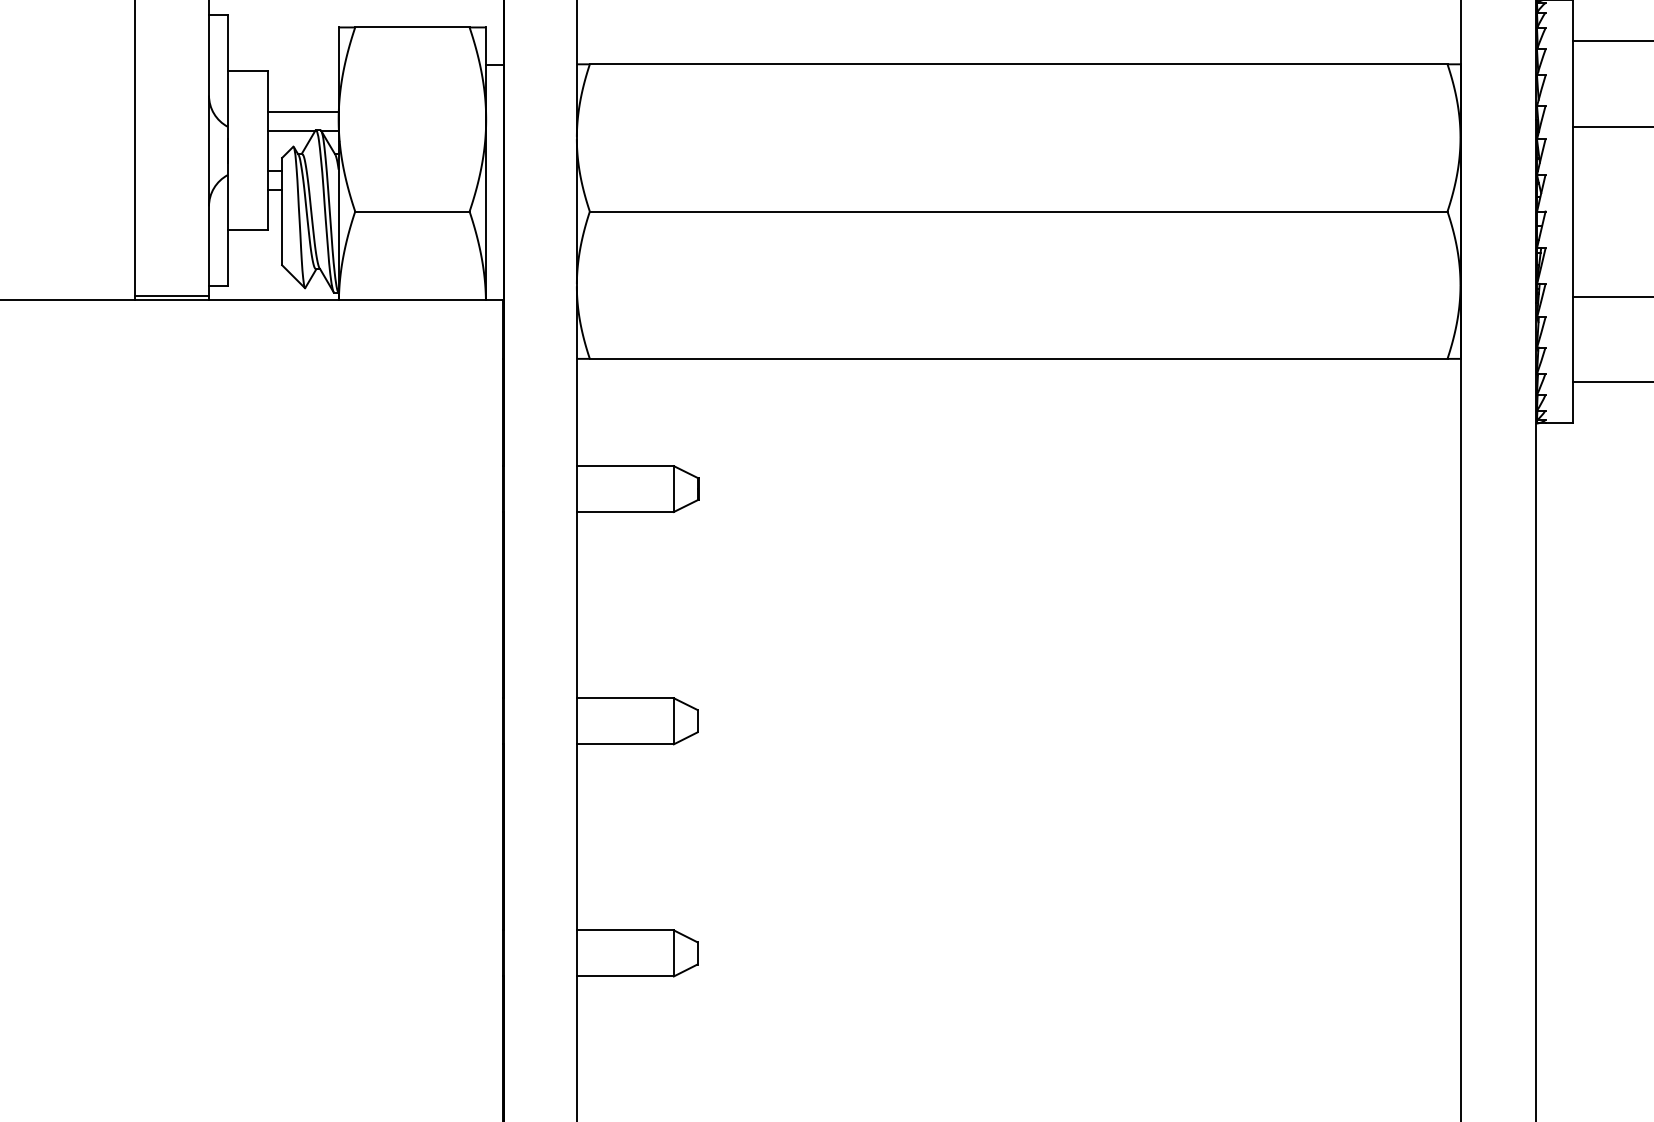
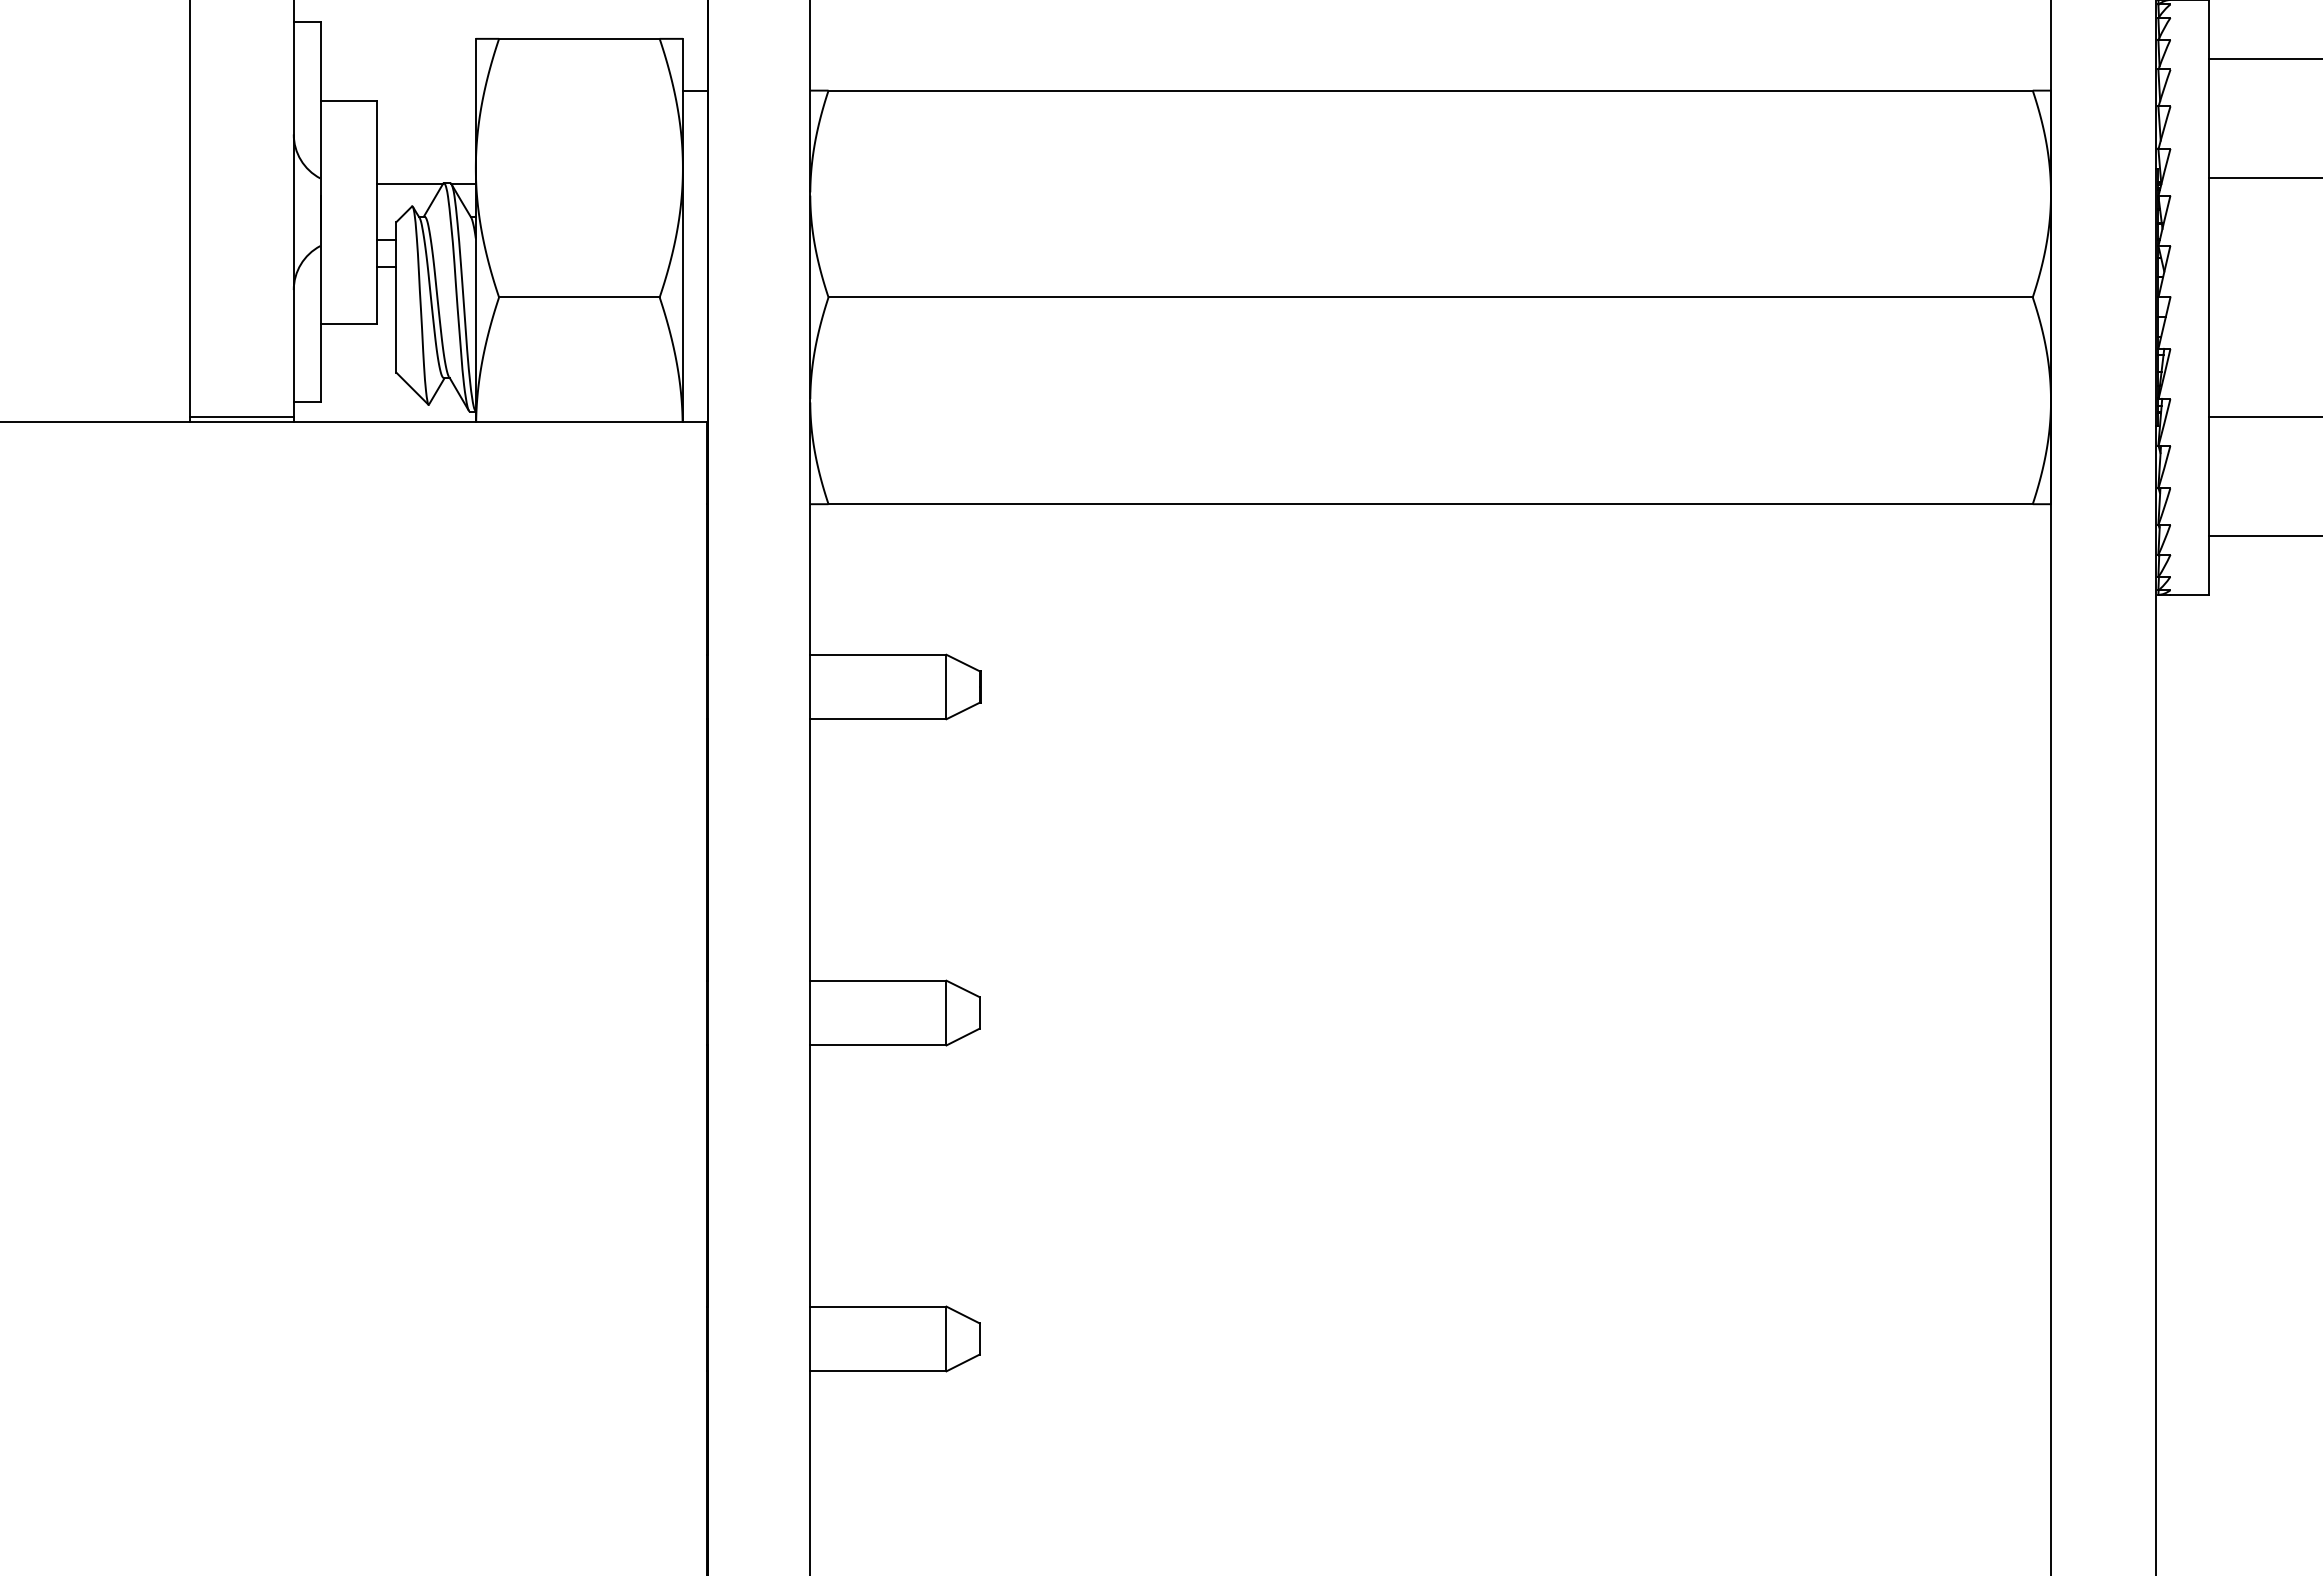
line: (302, 111) -> (425, 157), removed

